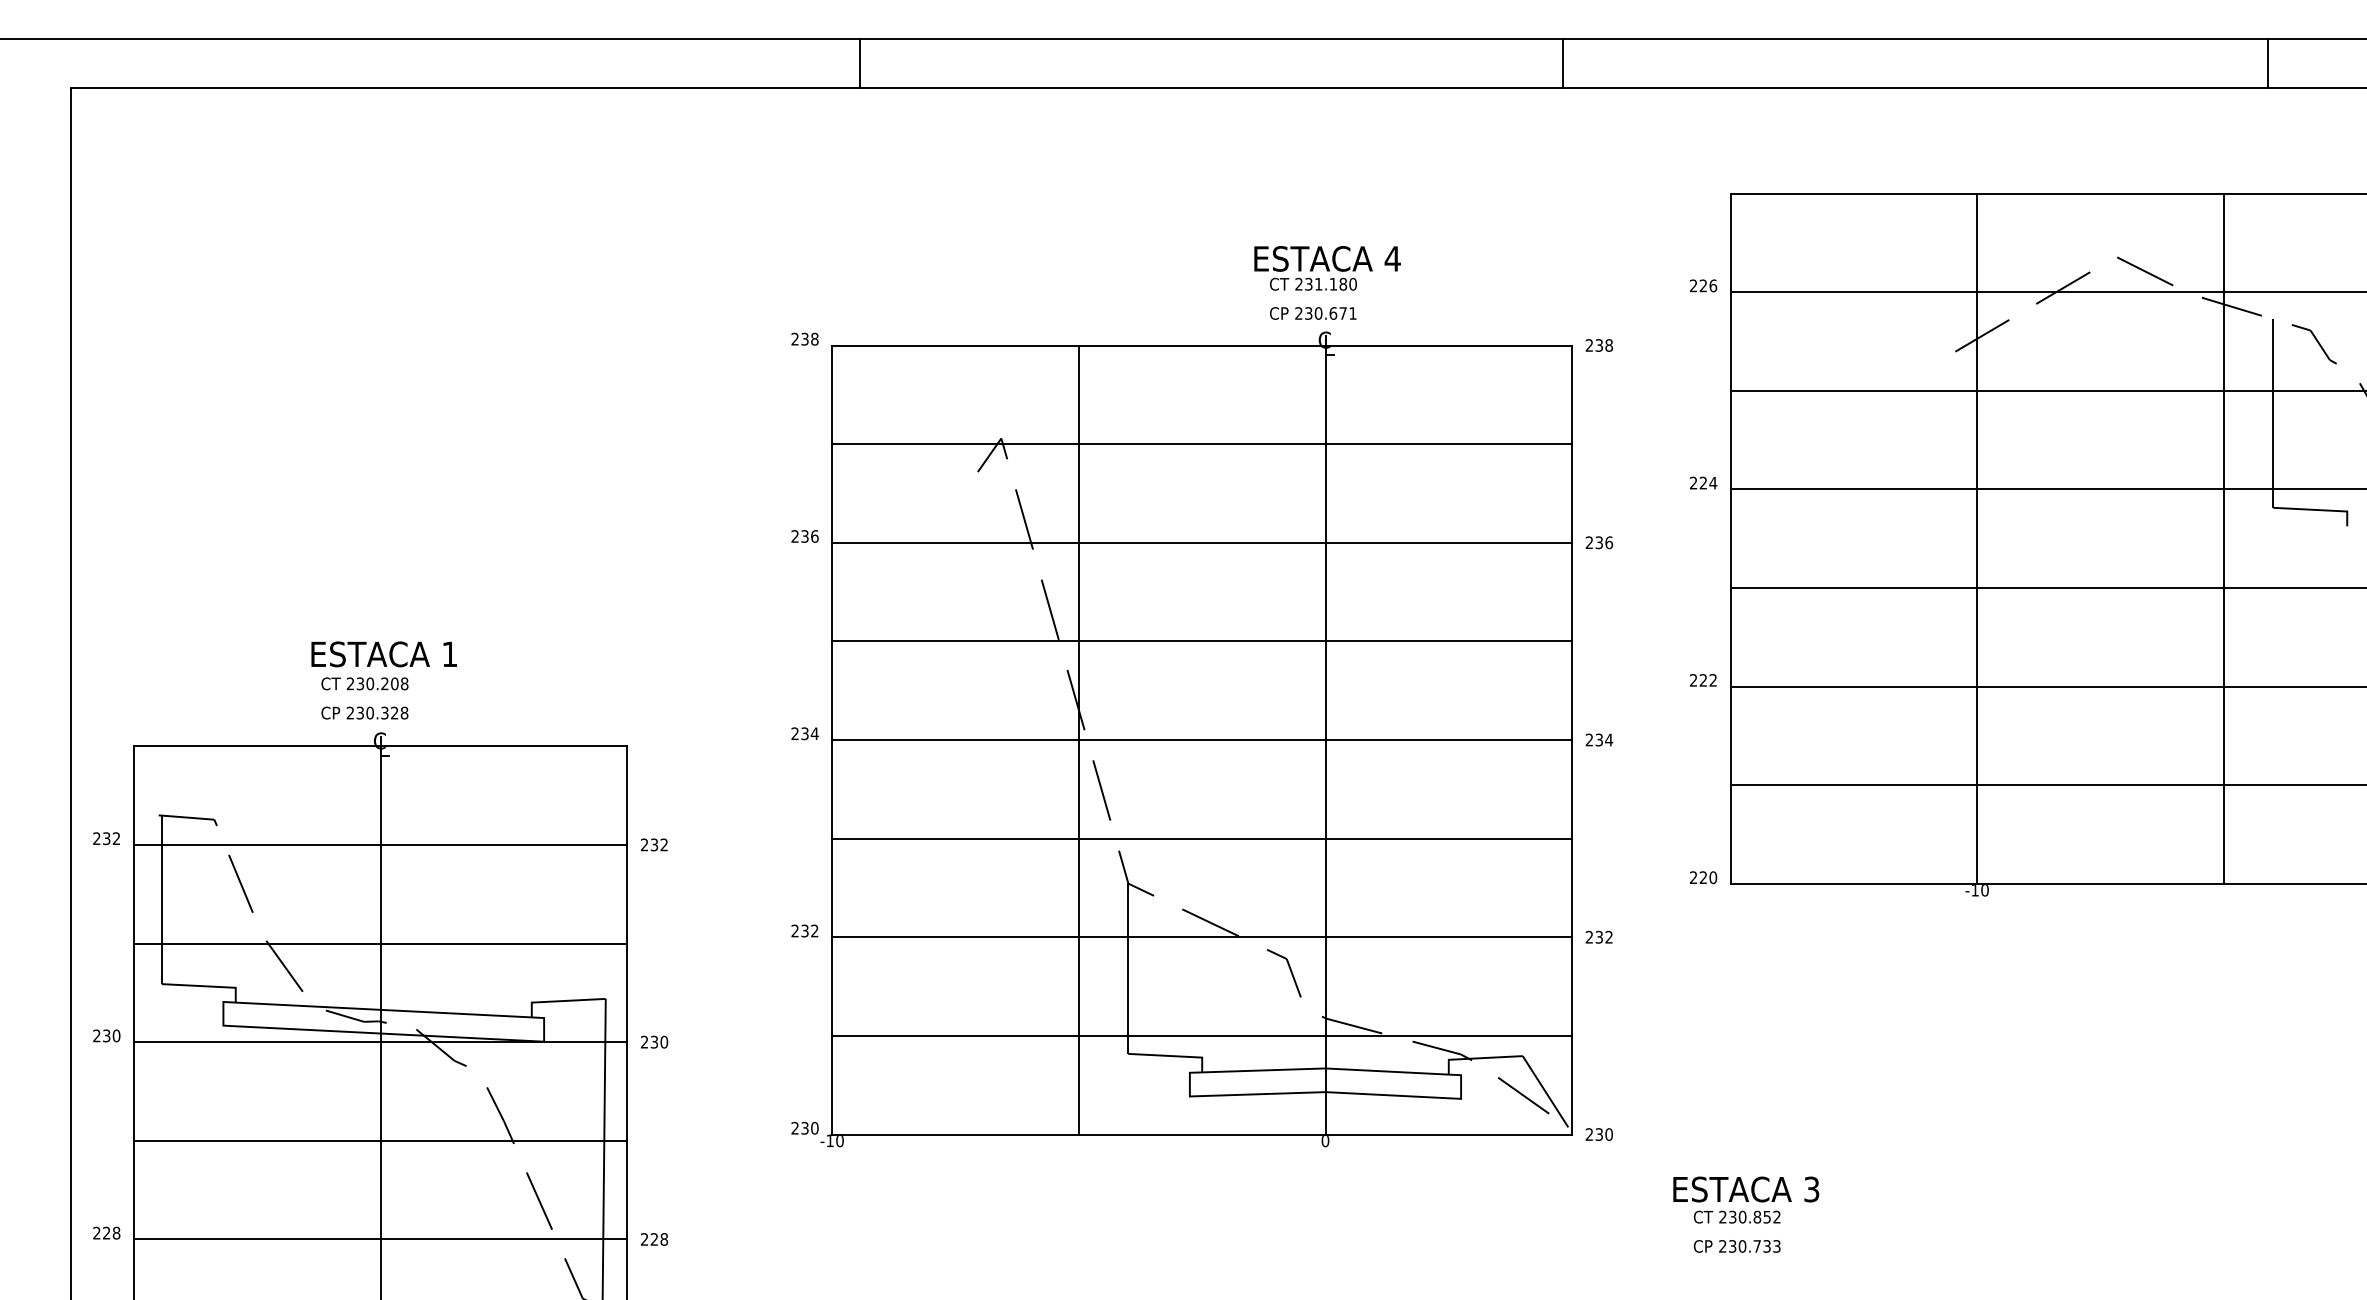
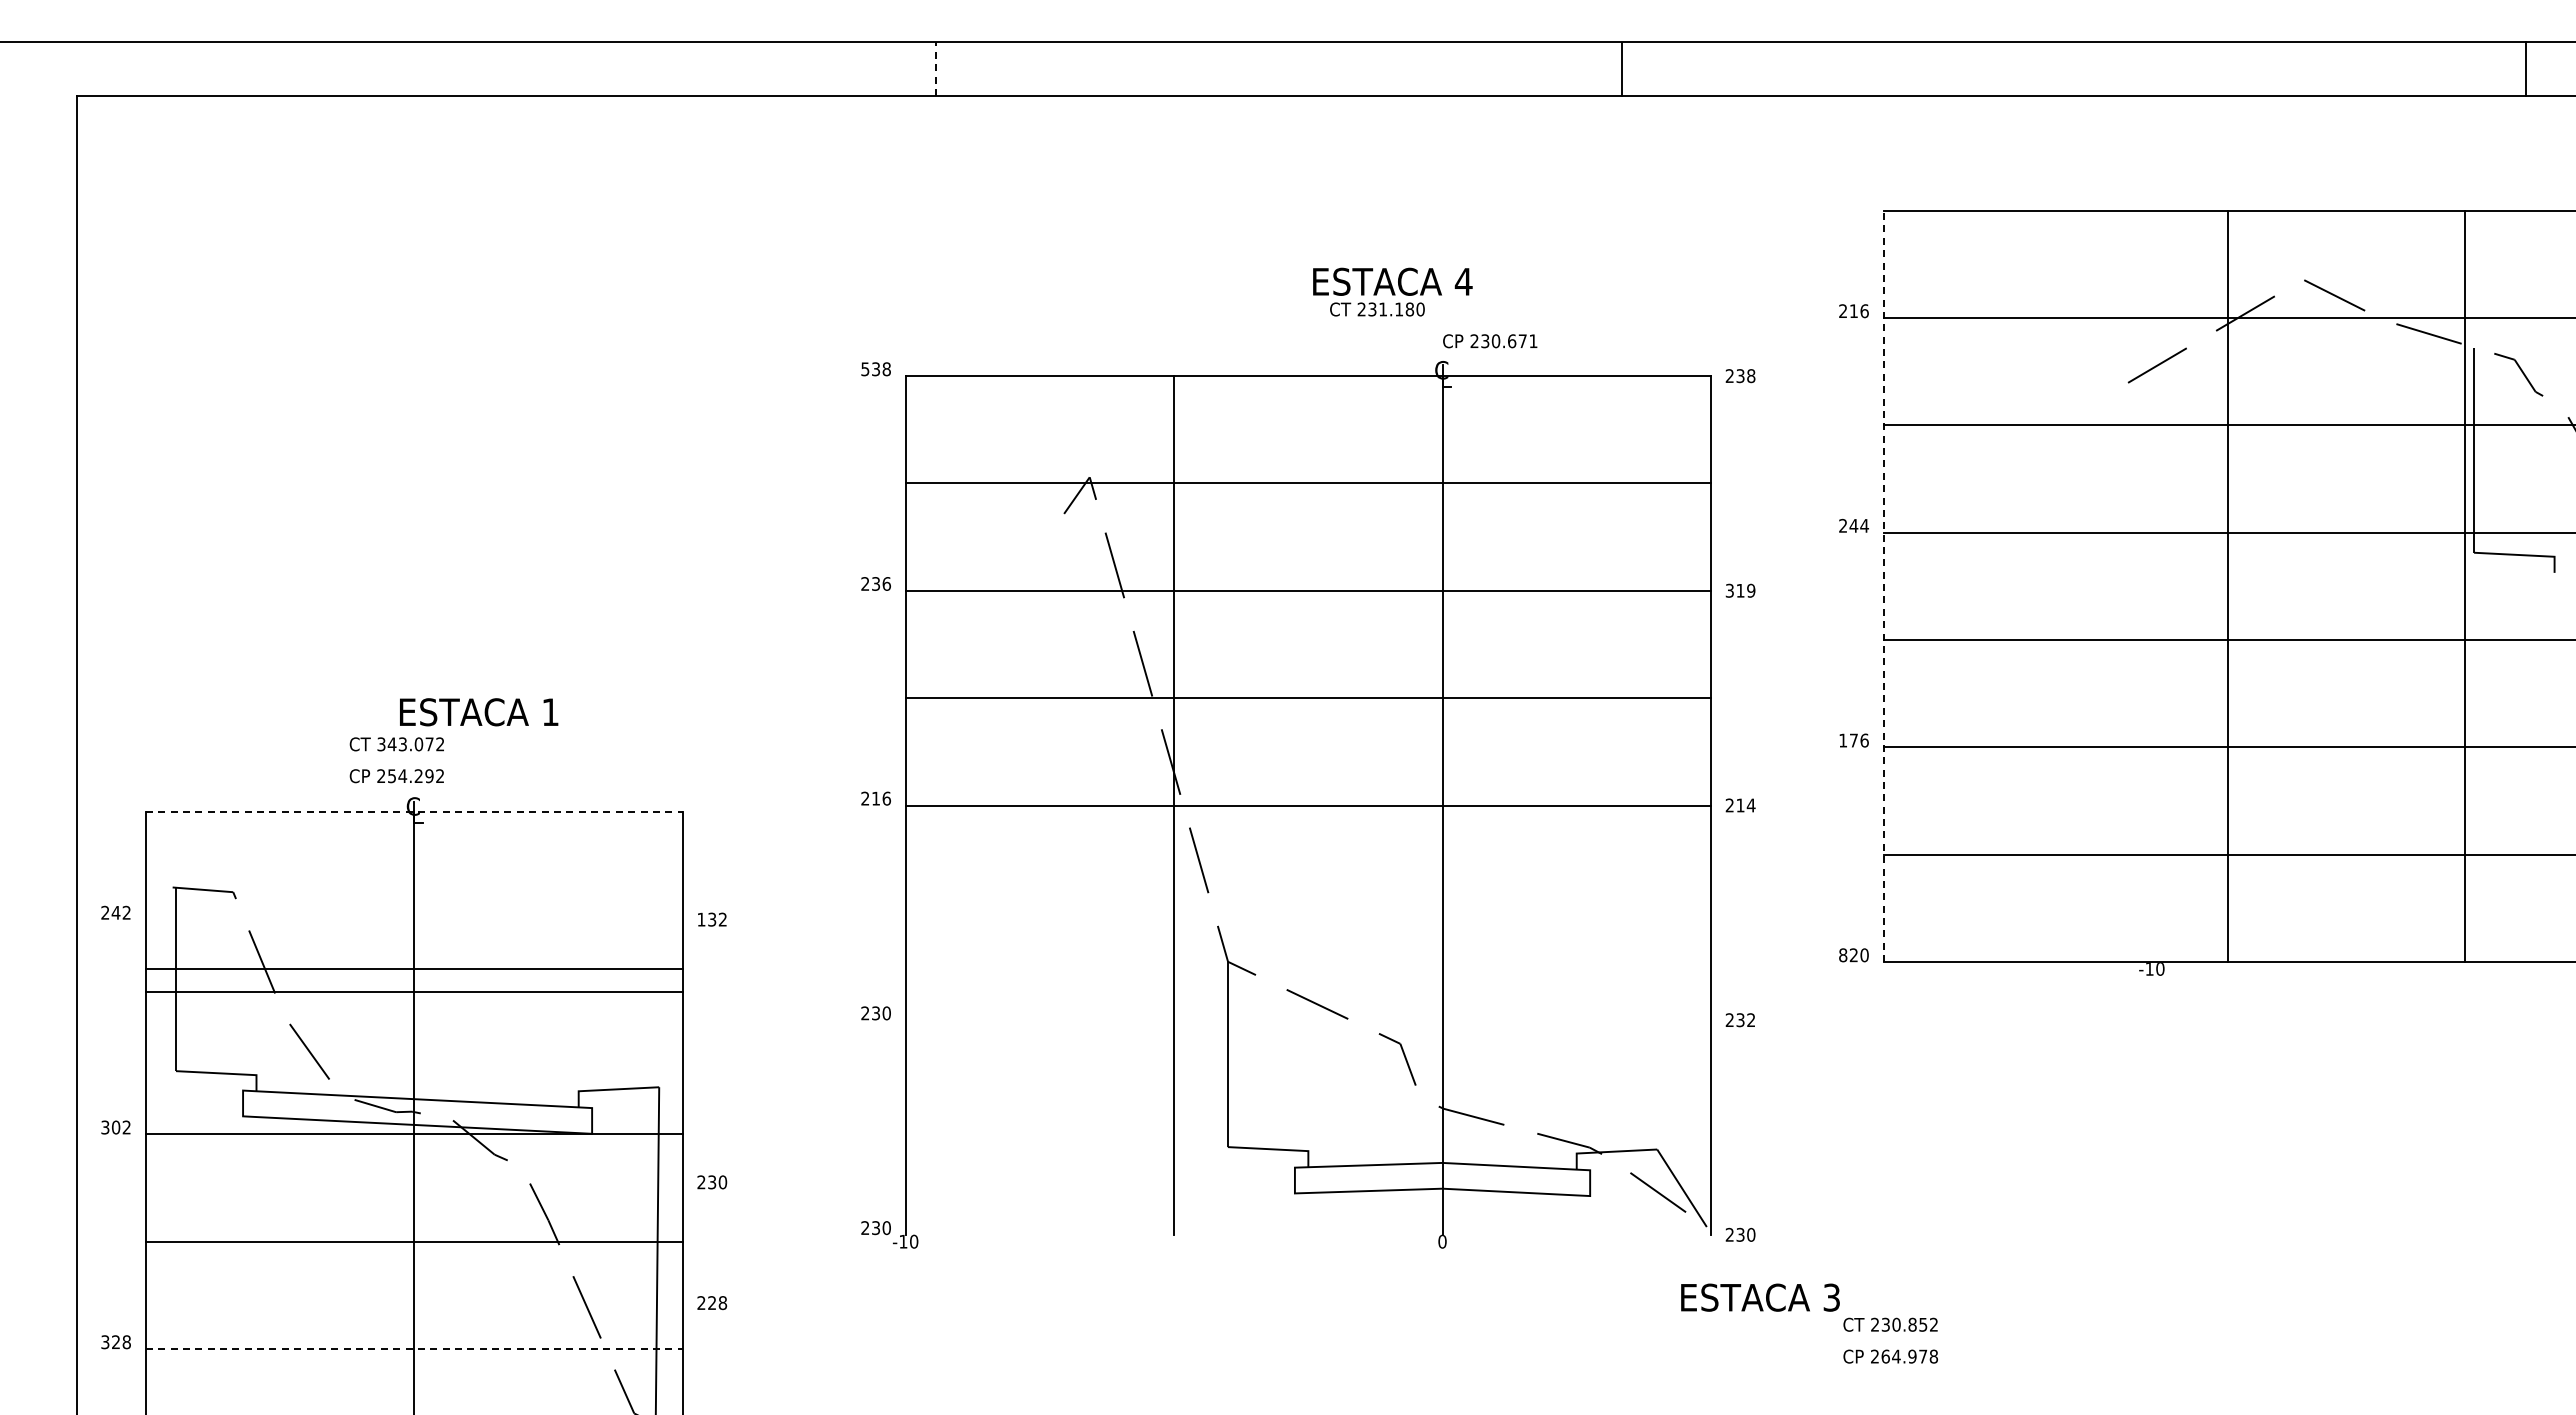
line: (2268, 62) -> (2526, 68), moved
line: (860, 63) -> (936, 69), solid -> dashed
line: (1562, 63) -> (1621, 69), moved
text: (1327, 267) -> (1392, 291), moved
text: (1703, 285) -> (1853, 310), 226 -> 216
text: (1313, 313) -> (1490, 341), moved
text: (795, 339) -> (865, 369), 238 -> 538
text: (1703, 482) -> (1853, 525), 224 -> 244
line: (1730, 538) -> (1883, 586), solid -> dashed
line: (1977, 538) -> (2228, 586), moved
line: (2224, 538) -> (2465, 586), moved
text: (1599, 542) -> (1740, 590), 236 -> 319
text: (384, 654) -> (479, 712), moved
text: (1703, 680) -> (1853, 740), 222 -> 176
text: (377, 683) -> (410, 744), 230.208 -> 343.072
text: (382, 713) -> (416, 776), 230.328 -> 254.292
text: (810, 733) -> (881, 798), 234 -> 216
text: (1599, 740) -> (1740, 805), 234 -> 214
line: (380, 746) -> (414, 812), solid -> dashed
text: (106, 838) -> (115, 912), 232 -> 242
line: (1201, 838) -> (1307, 912), removed
line: (380, 844) -> (413, 991), moved
text: (644, 844) -> (701, 919), 232 -> 132
text: (1693, 877) -> (1843, 955), 220 -> 820
text: (814, 931) -> (886, 1013), 232 -> 230
line: (1201, 937) -> (1307, 1020), removed
line: (380, 944) -> (413, 969), moved
text: (106, 1035) -> (115, 1127), 230 -> 302
line: (1201, 1035) -> (1307, 1127), removed
text: (654, 1042) -> (712, 1182), moved
line: (1201, 1134) -> (1307, 1234), removed
text: (1746, 1189) -> (1760, 1297), moved
text: (97, 1233) -> (105, 1342), 228 -> 328
line: (380, 1239) -> (414, 1349), solid -> dashed
text: (654, 1239) -> (712, 1303), moved
text: (1754, 1246) -> (1909, 1356), 230.733 -> 264.978

